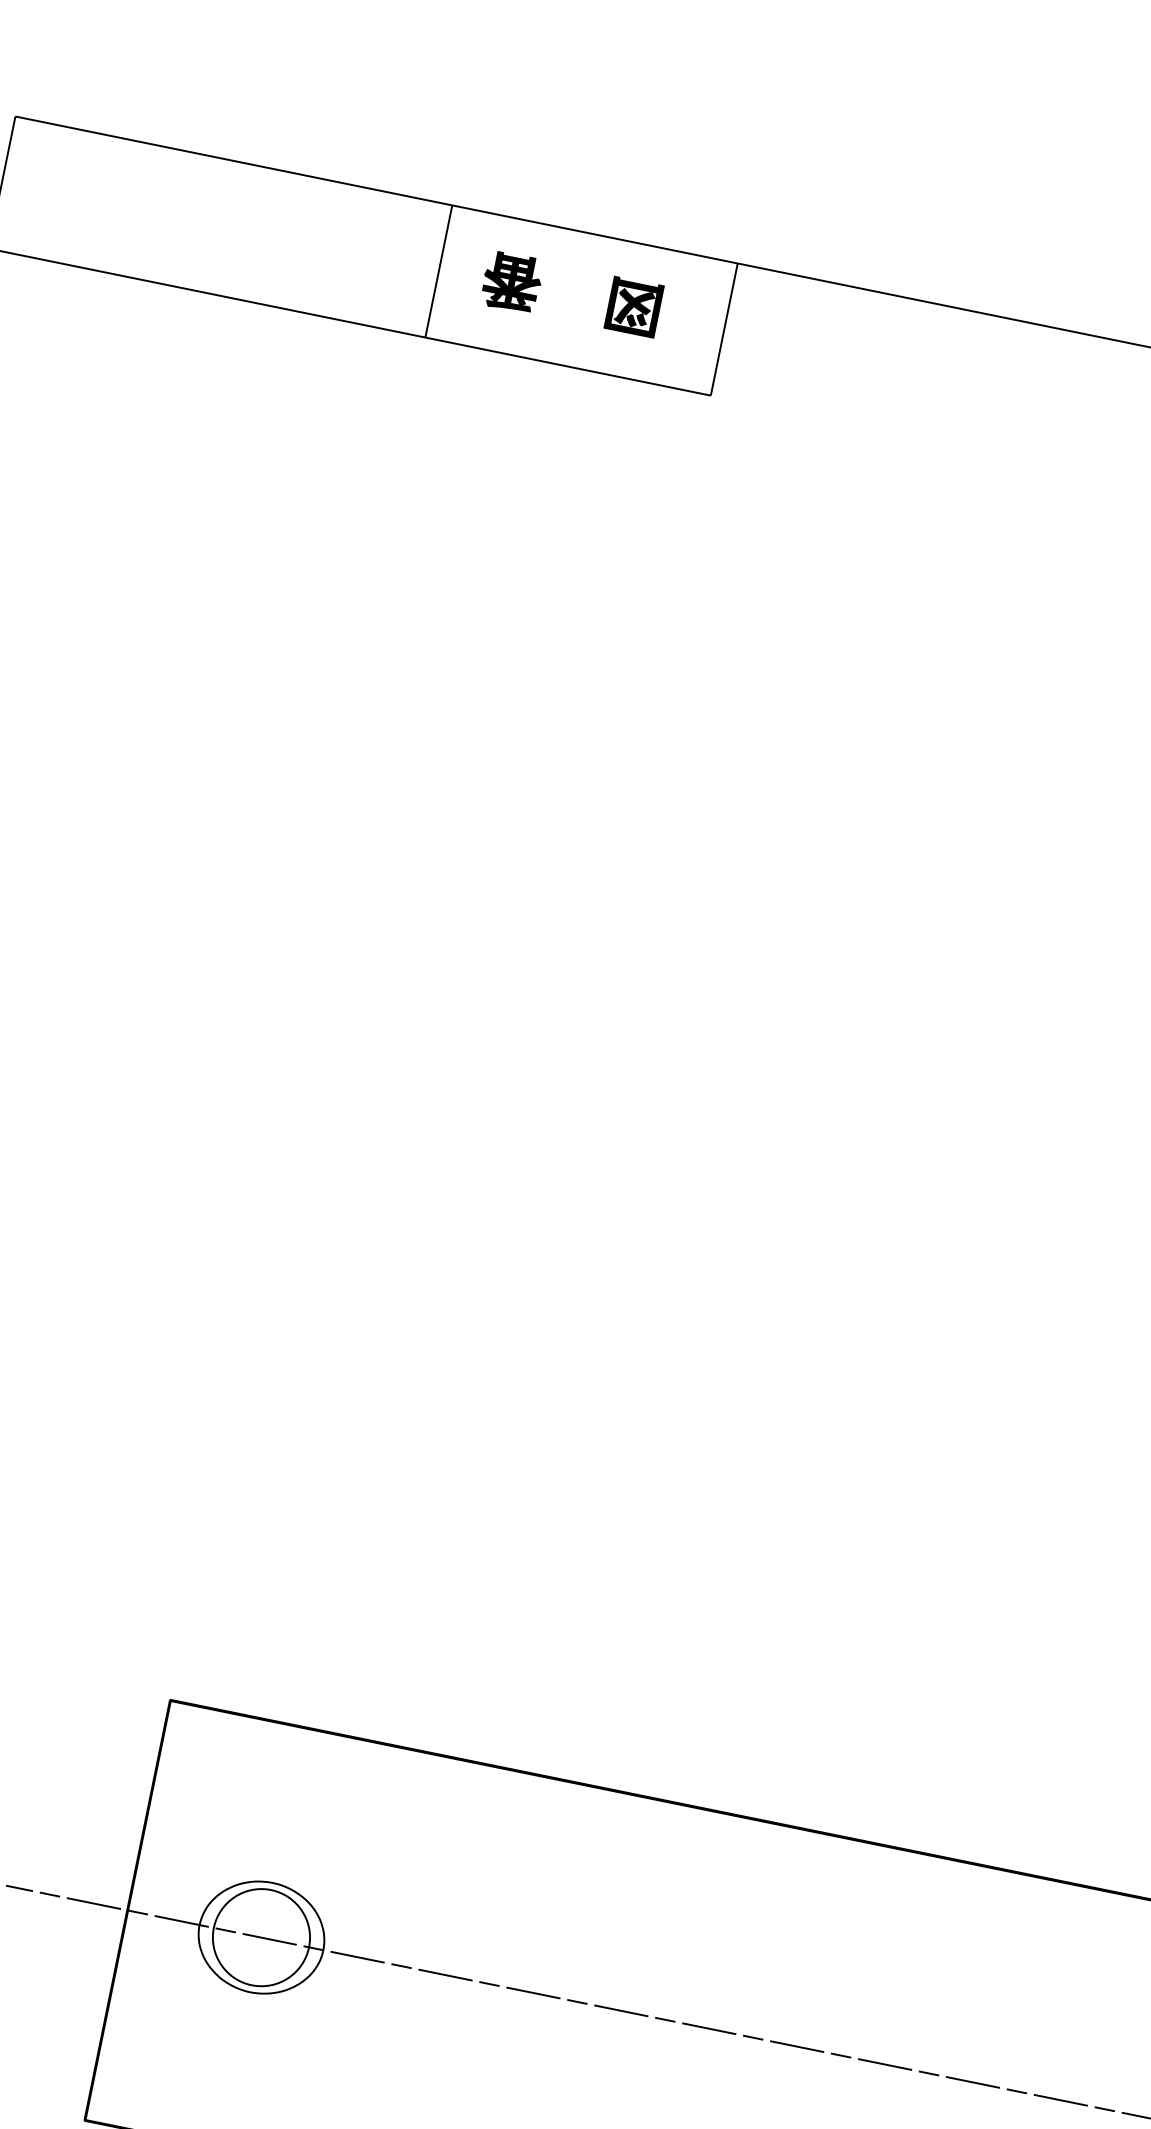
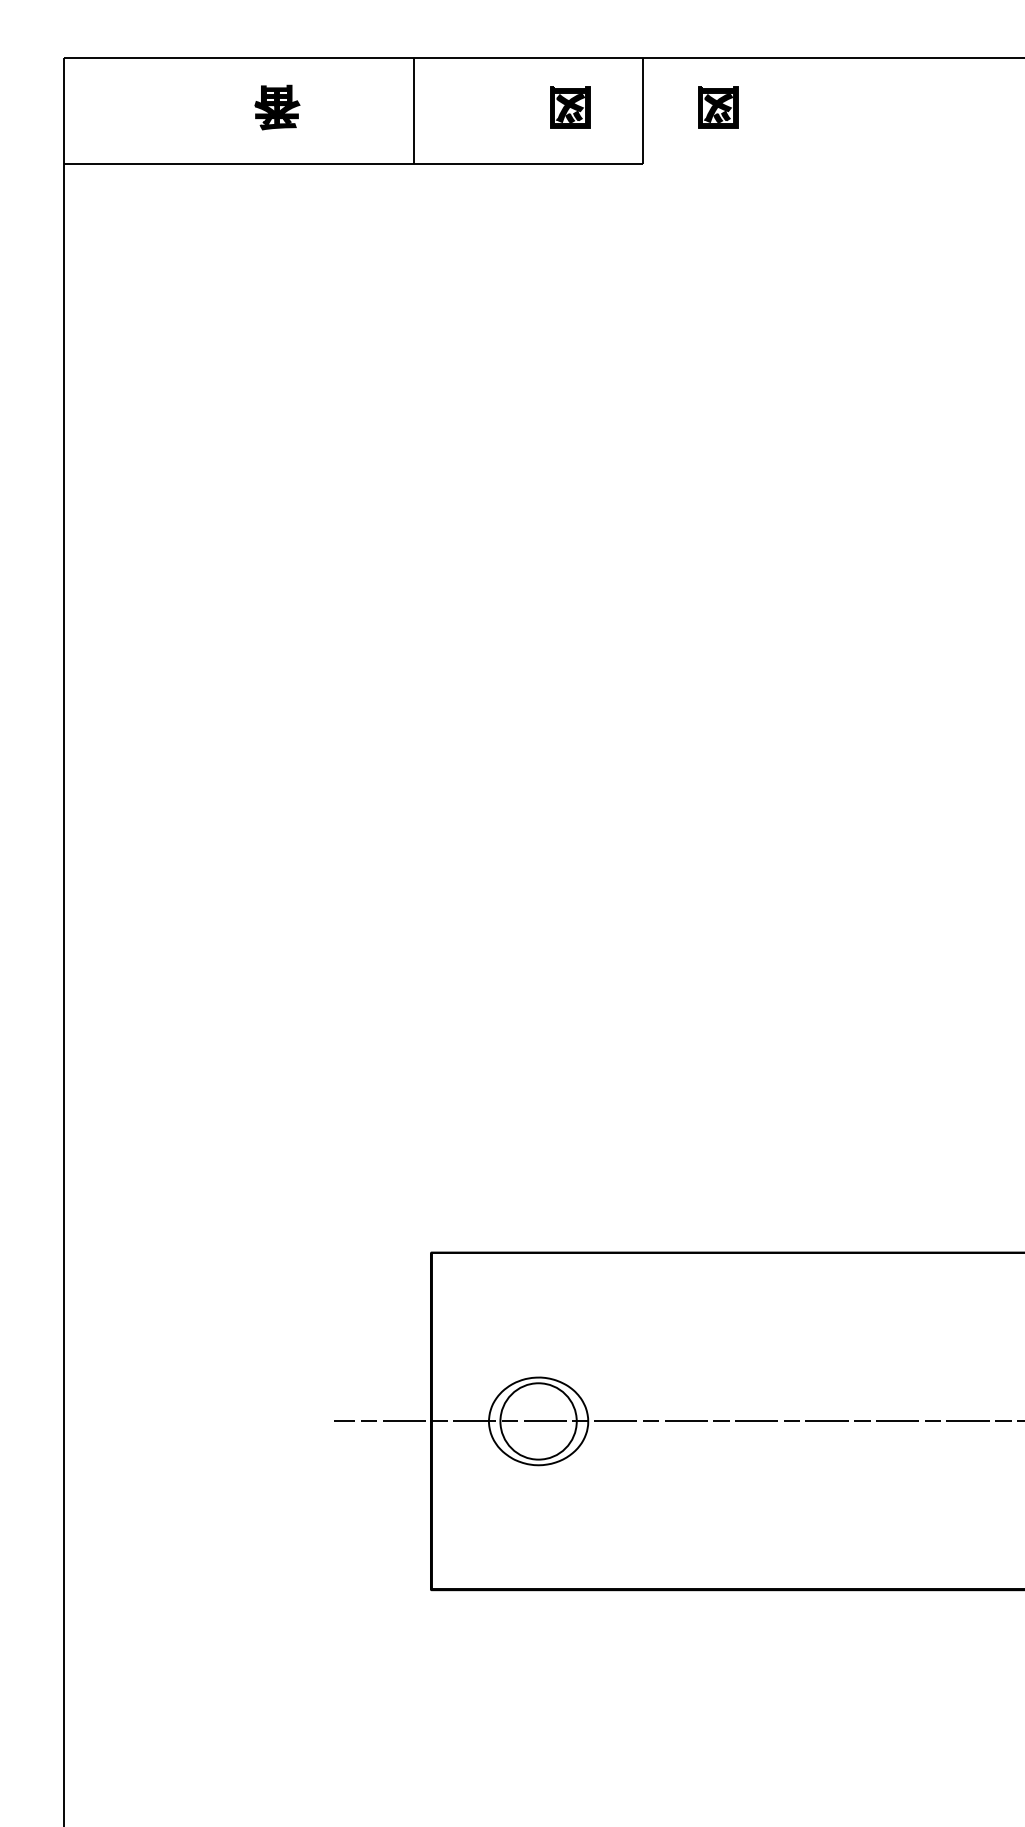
part: (512, 282) -> (277, 107), moved
part: (819, 344) -> (718, 107), added

